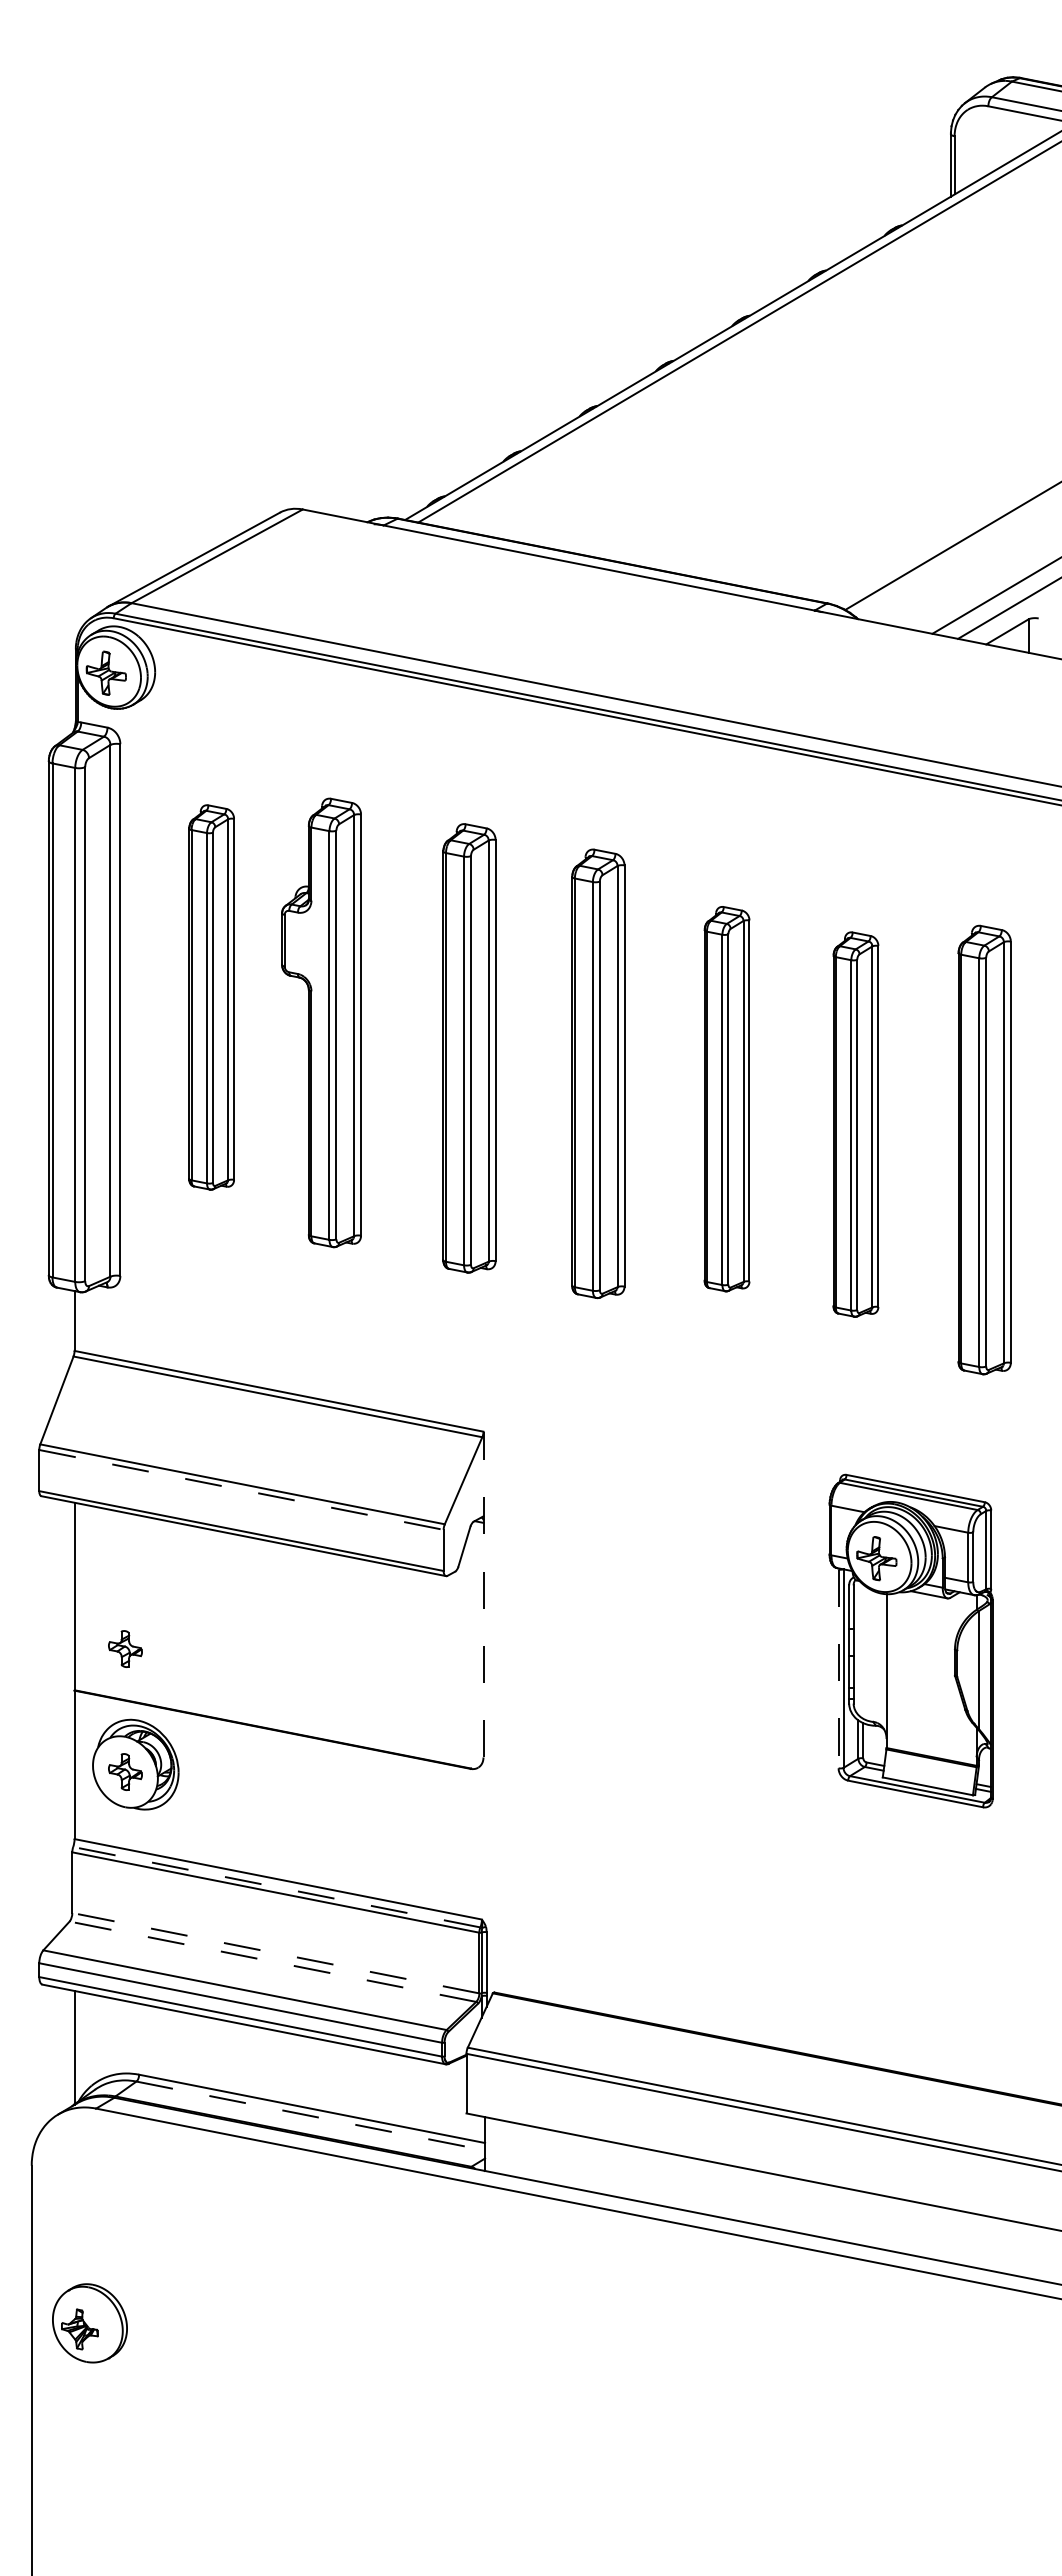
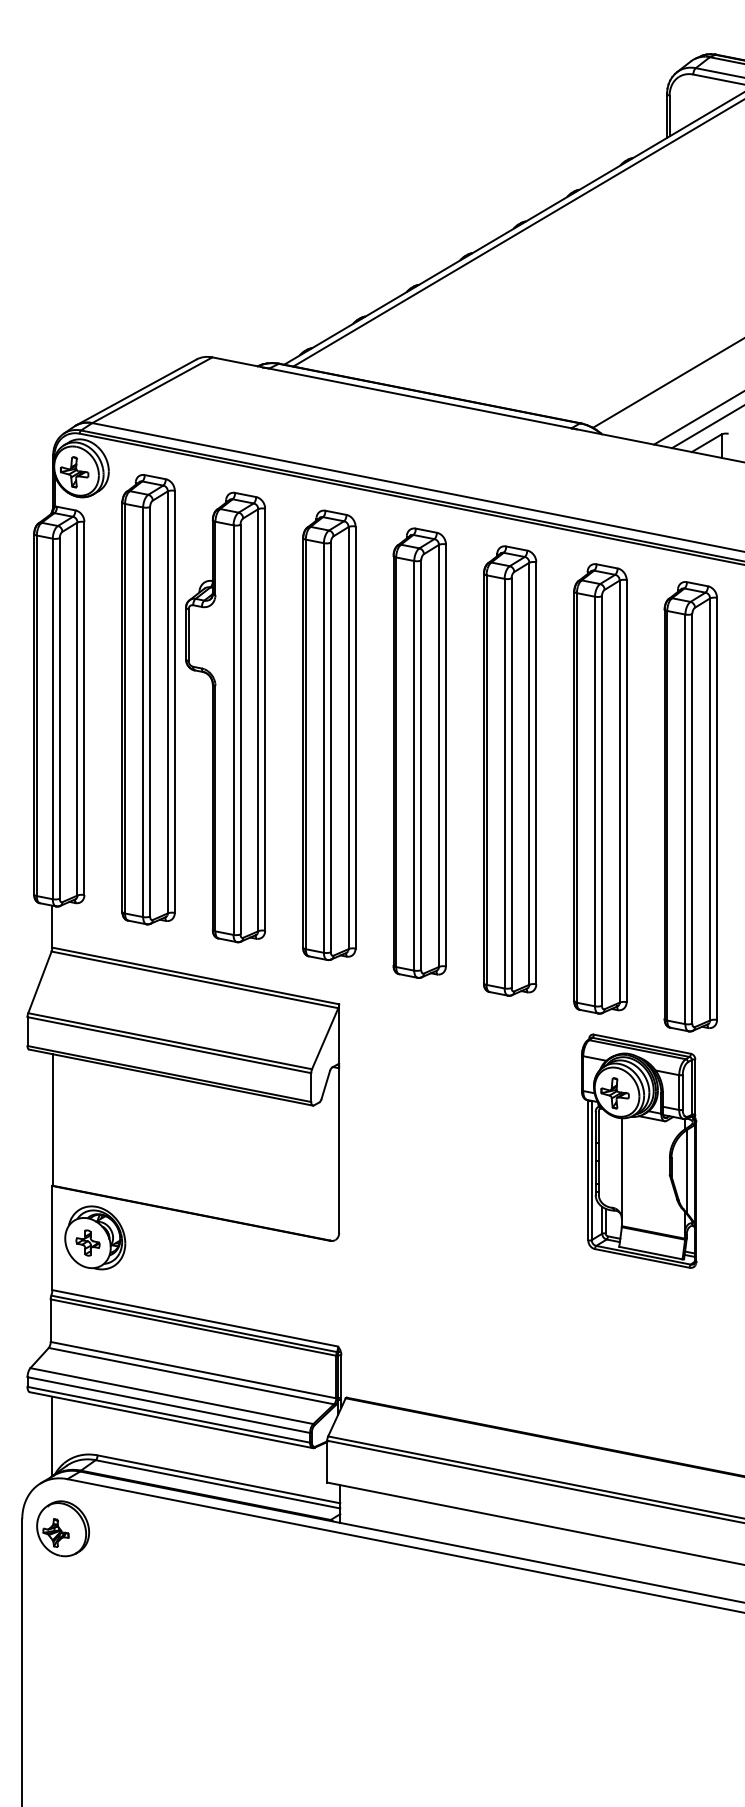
part: (211, 997) -> (148, 699), size x1.67
part: (321, 1022) -> (225, 717), size x1.43
part: (469, 1048) -> (329, 735), size x1.43
part: (598, 1073) -> (419, 753), size x1.43
part: (726, 1098) -> (509, 770), size x1.67
part: (855, 1124) -> (600, 788), size x1.67
part: (984, 1149) -> (690, 806), size x1.43
line: (241, 1490) -> (169, 1045), dashed -> solid
line: (483, 1594) -> (339, 1118), dashed -> solid
part: (125, 1648) -> (88, 1156), removed
line: (838, 1669) -> (588, 1171), dashed -> solid
line: (276, 1887) -> (193, 1324), dashed -> solid
line: (275, 1953) -> (193, 1370), dashed -> solid
line: (272, 1961) -> (191, 1375), dashed -> solid
line: (310, 2115) -> (217, 1483), dashed -> solid
part: (89, 2323) -> (62, 1528), moved

